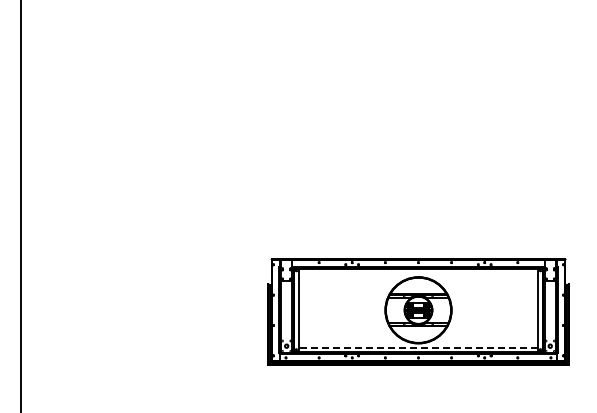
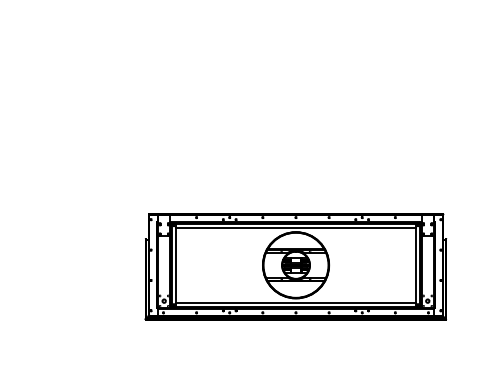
line: (418, 273) -> (296, 228), added
line: (418, 347) -> (296, 302), dashed -> solid

